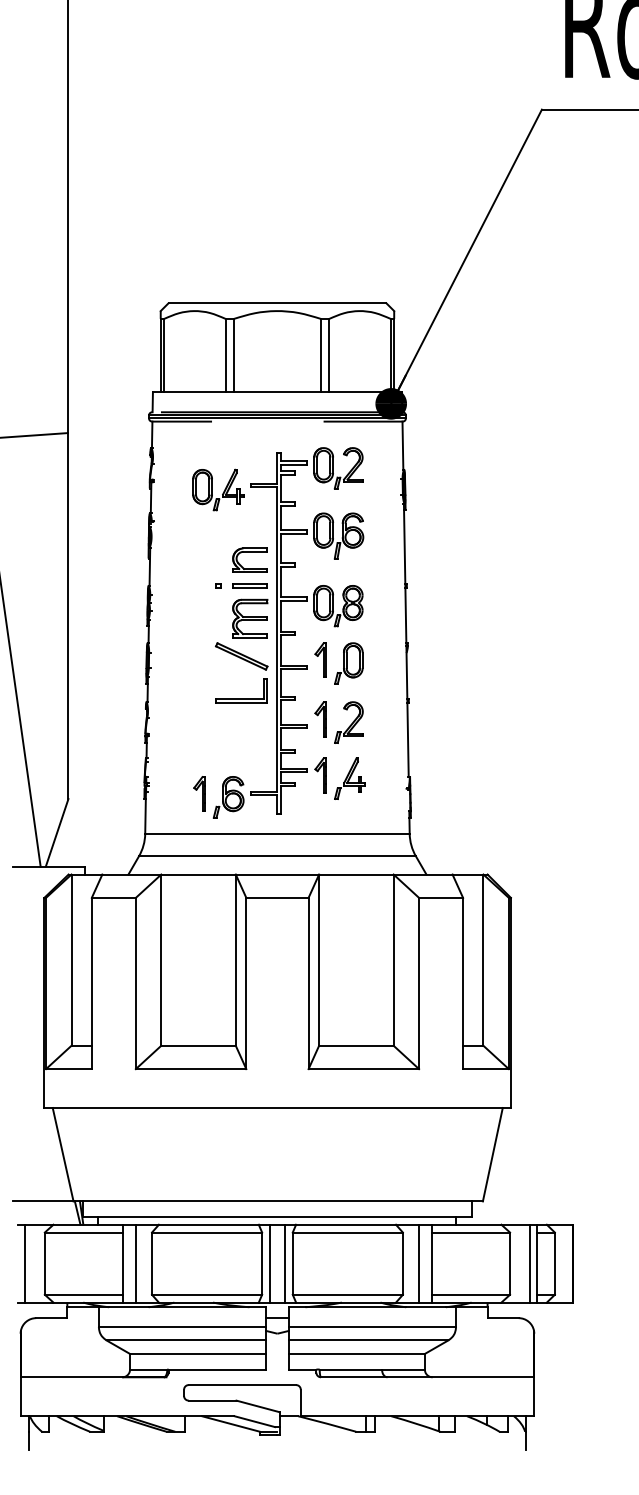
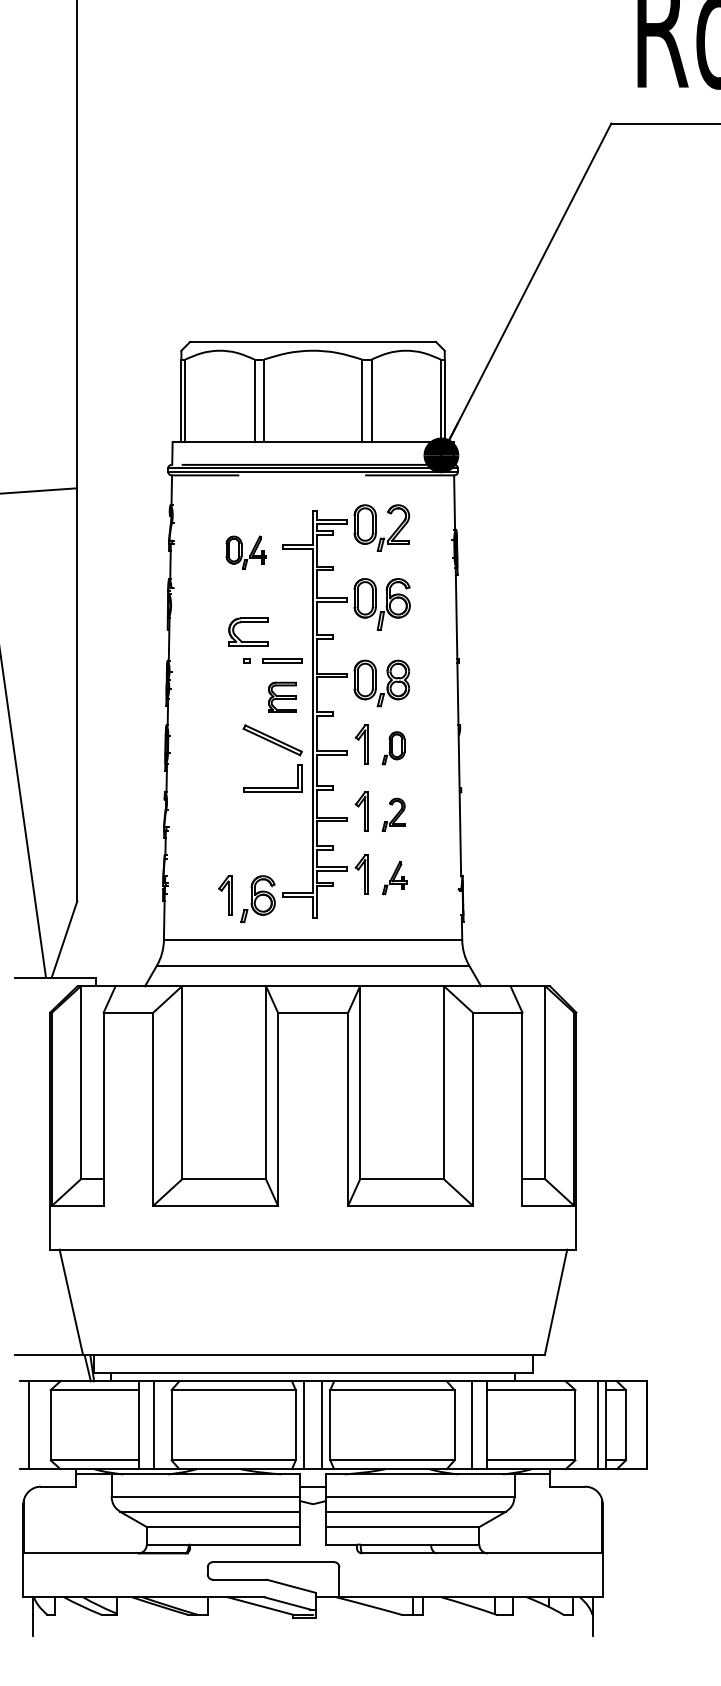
part: (218, 489) -> (246, 551), size x0.7
part: (249, 552) -> (247, 623), moved
part: (250, 618) -> (282, 697), size x0.7
part: (348, 663) -> (393, 748), size x0.7
part: (348, 722) -> (393, 814), size x0.7
part: (349, 778) -> (394, 877), size x0.7

